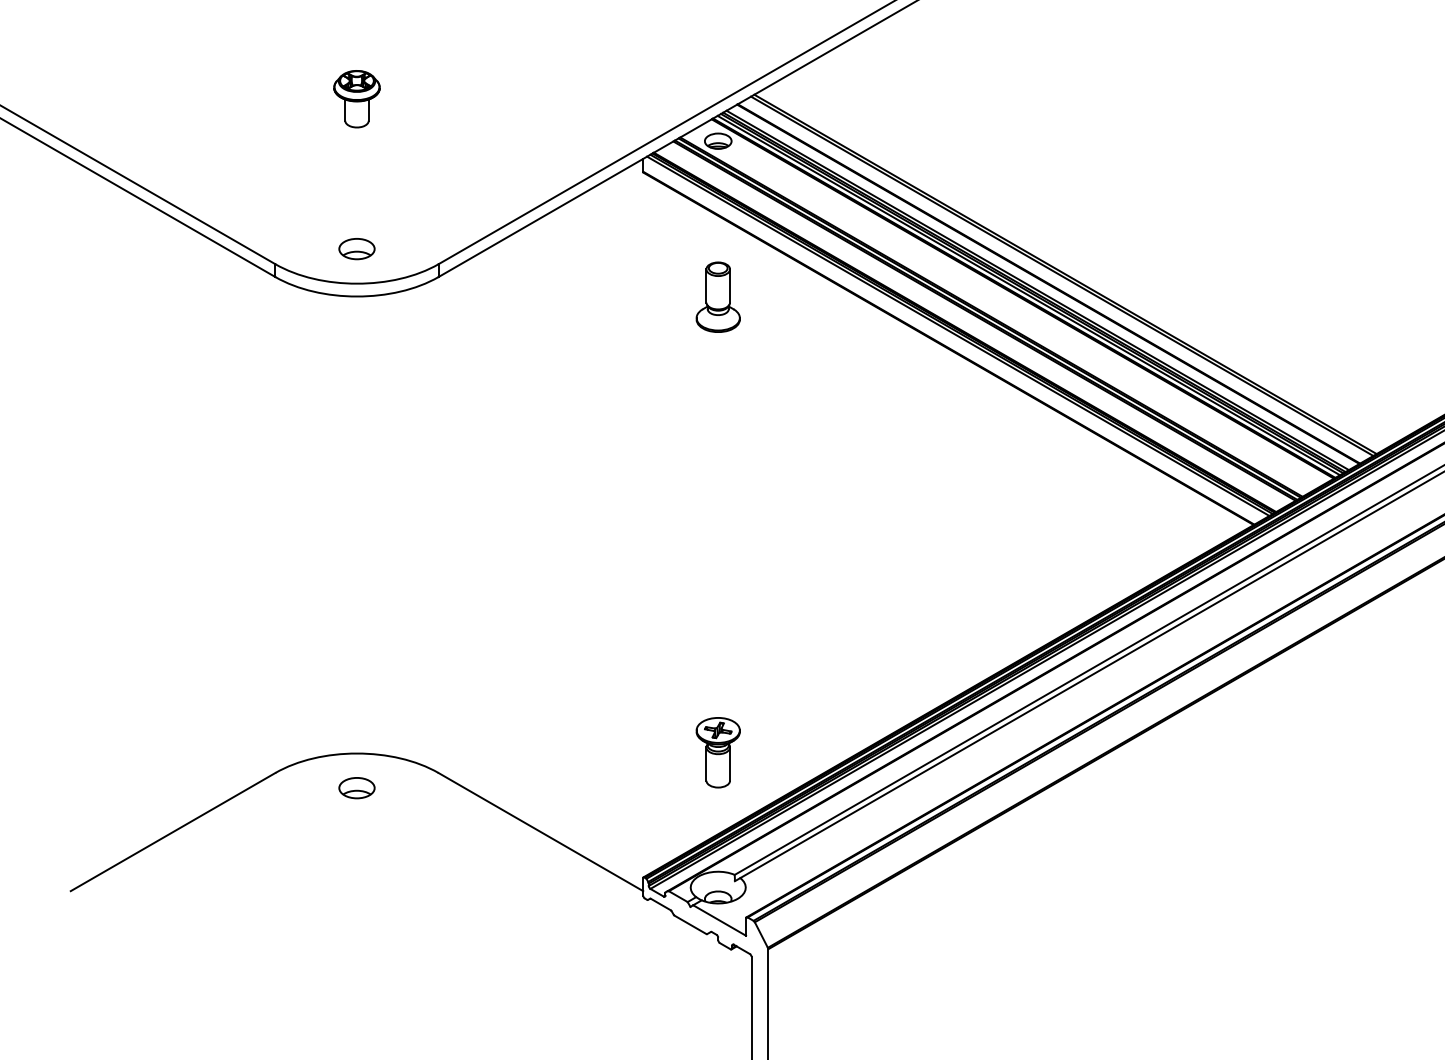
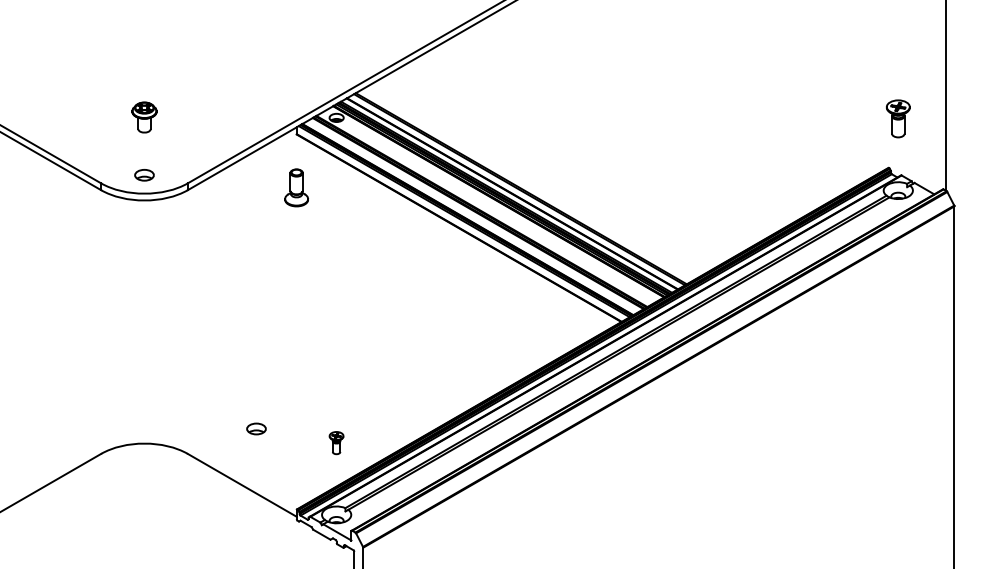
part: (356, 99) -> (144, 117), moved
part: (717, 296) -> (296, 187), moved
part: (717, 751) -> (336, 442), size x0.6
part: (356, 787) -> (256, 428), moved

